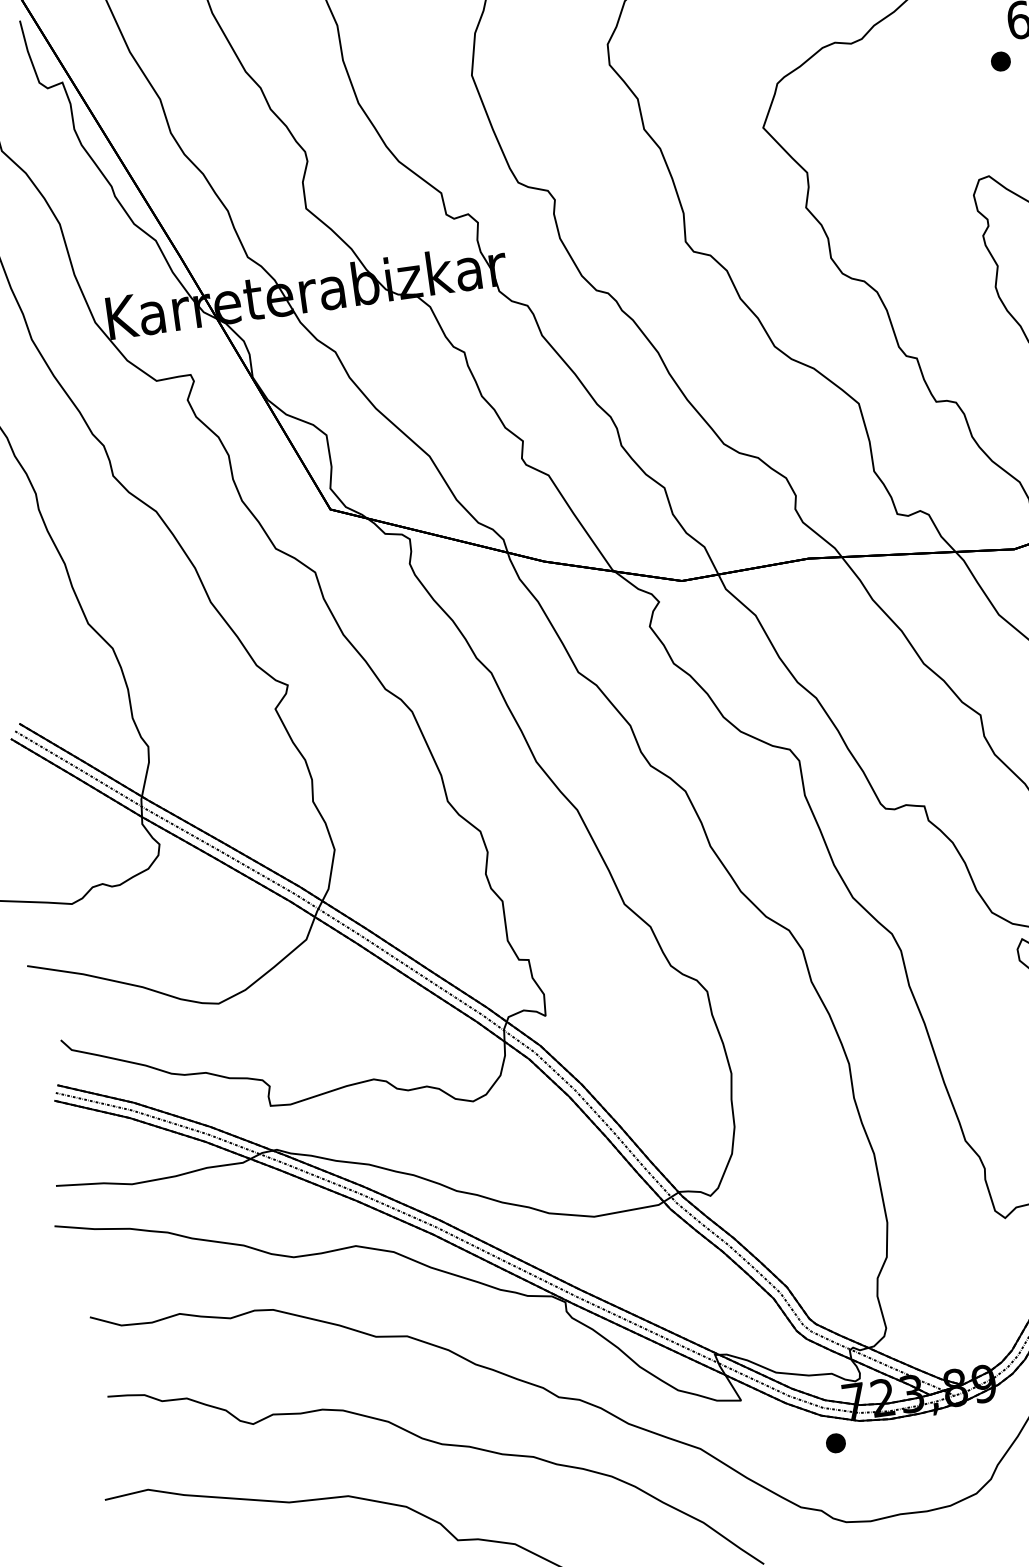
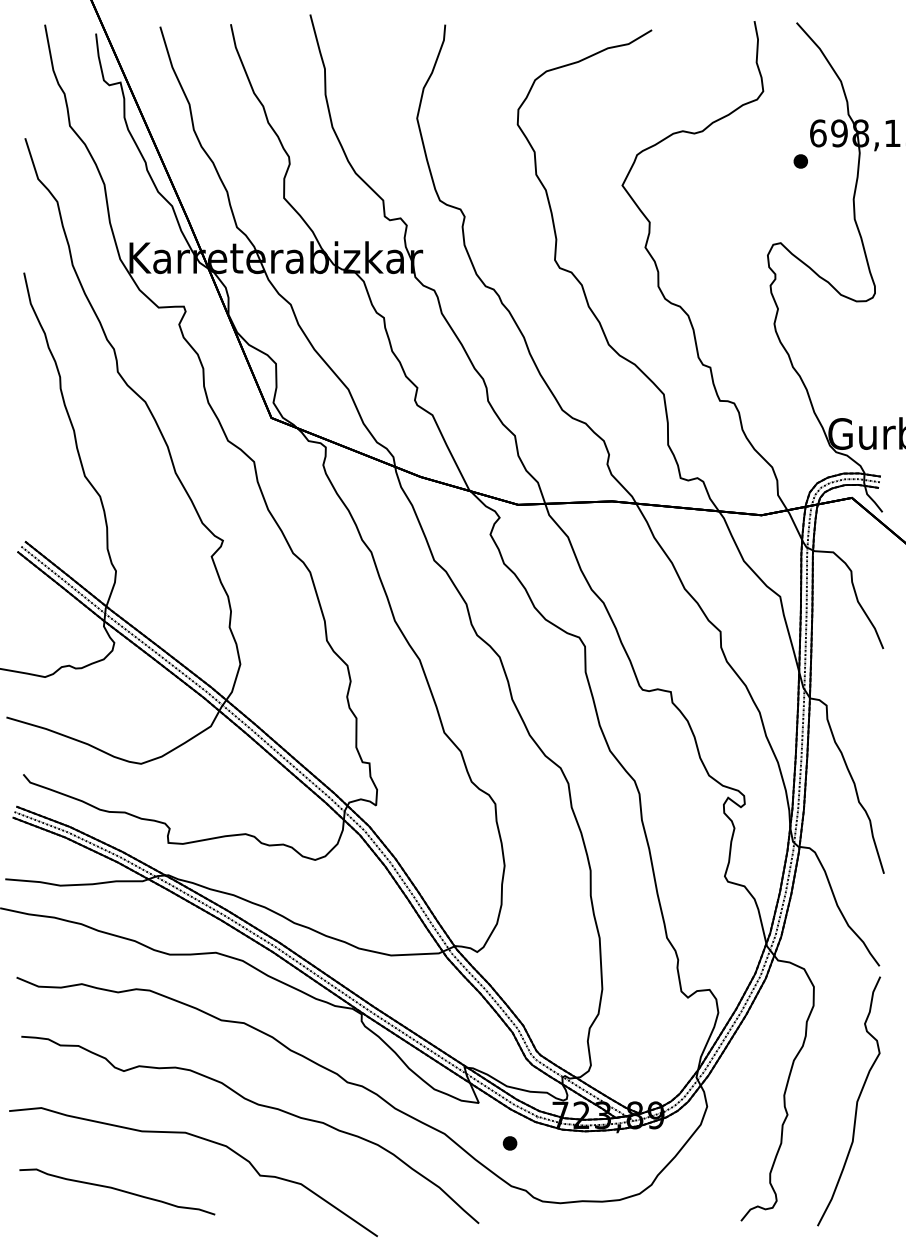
part: (835, 1443) -> (509, 1143), moved

